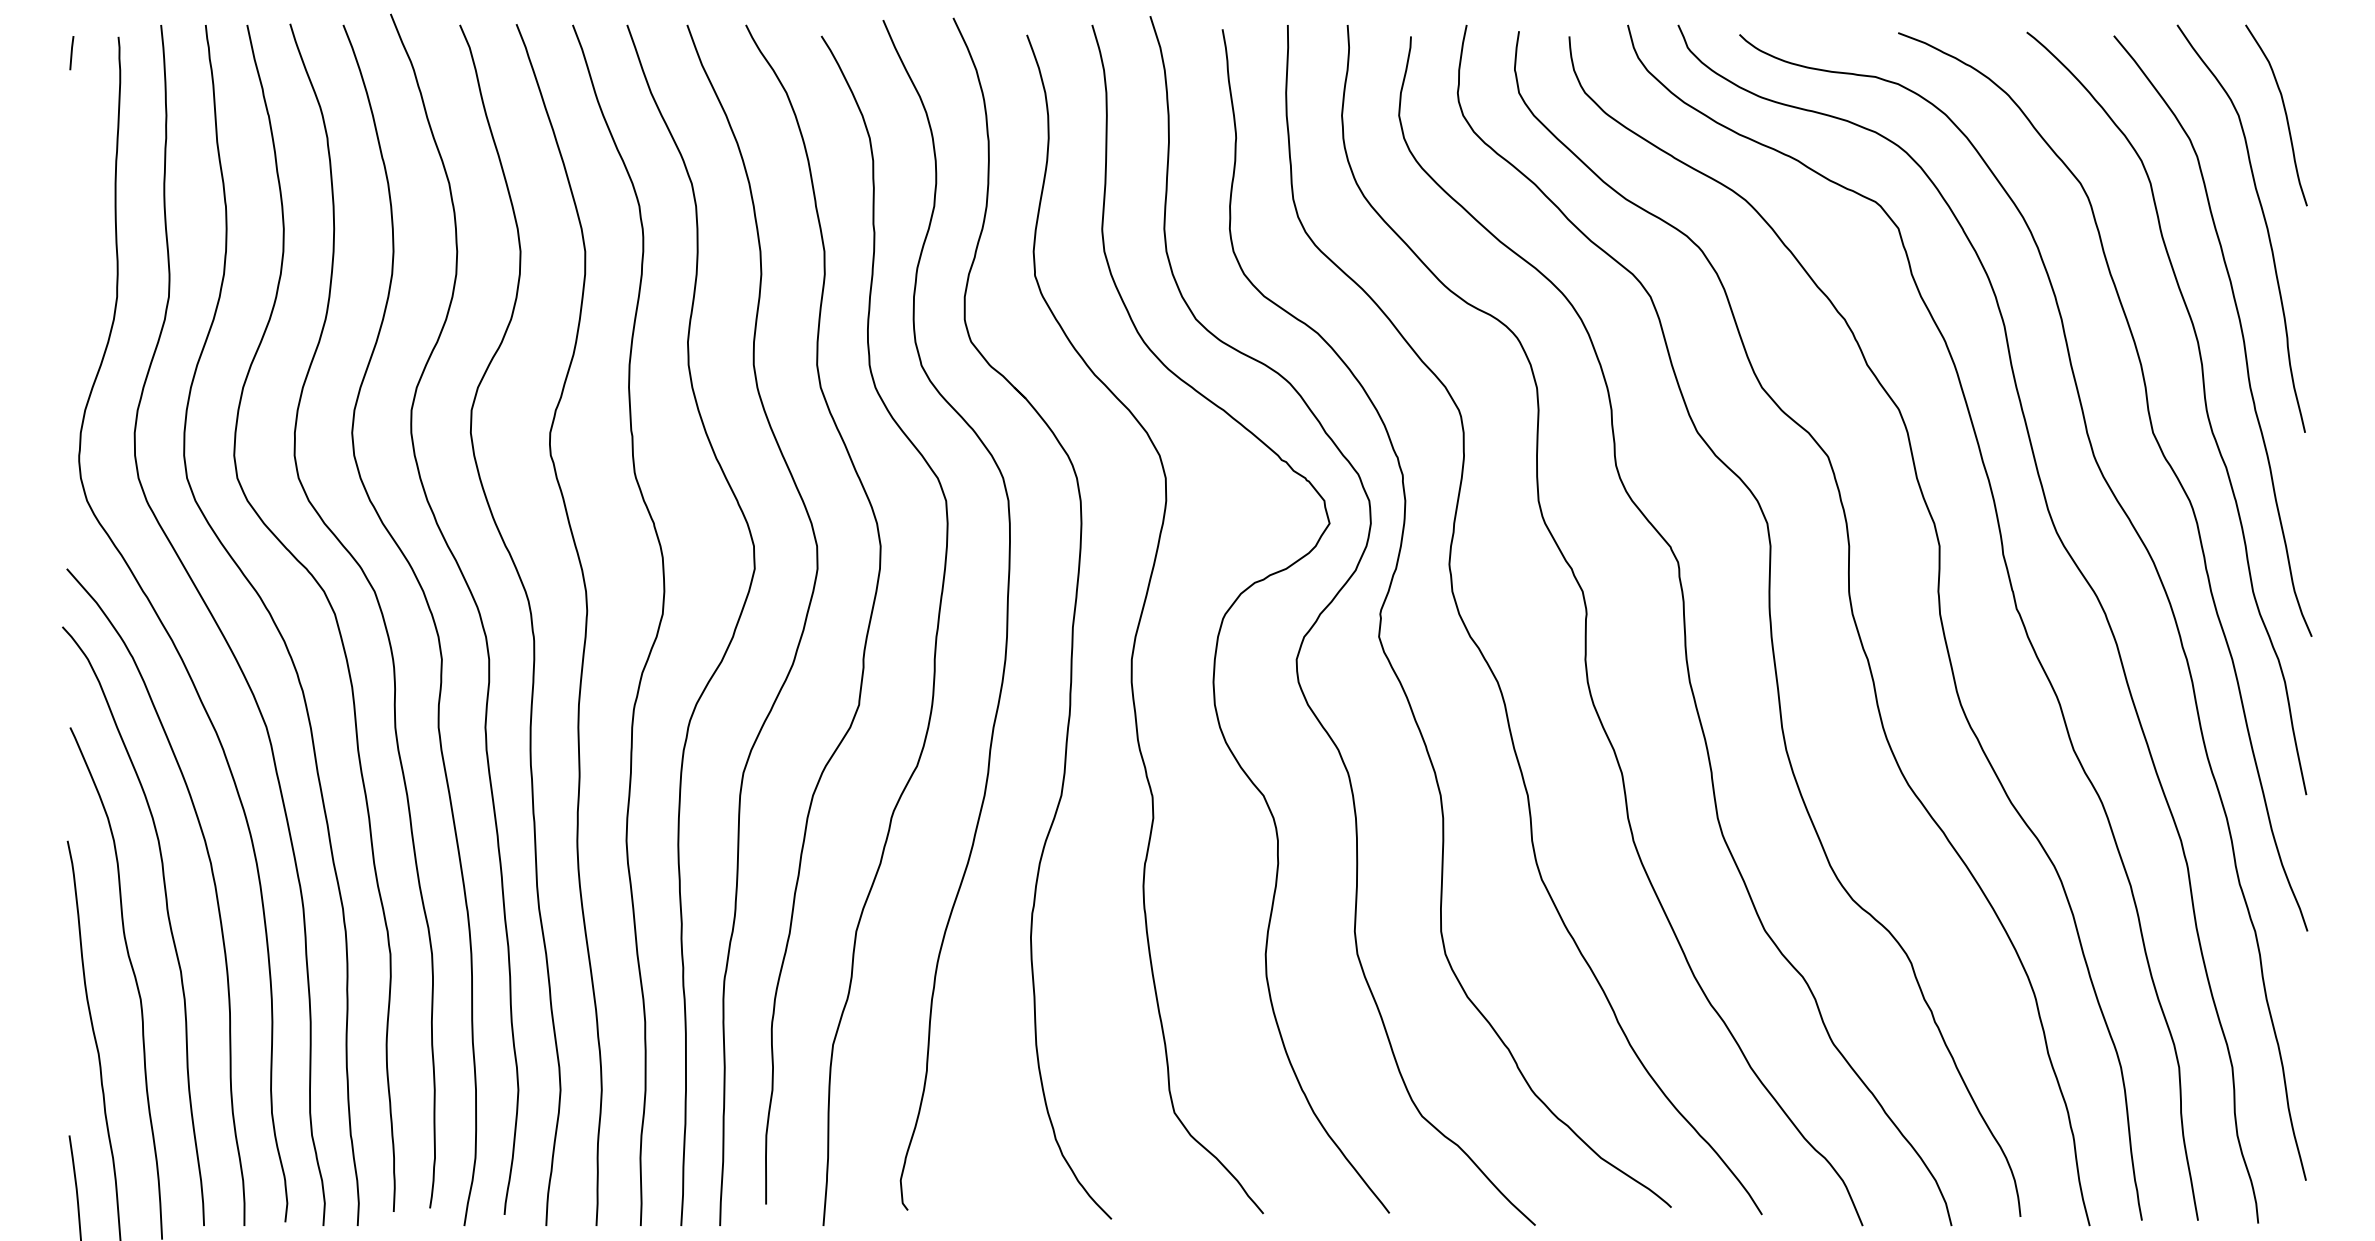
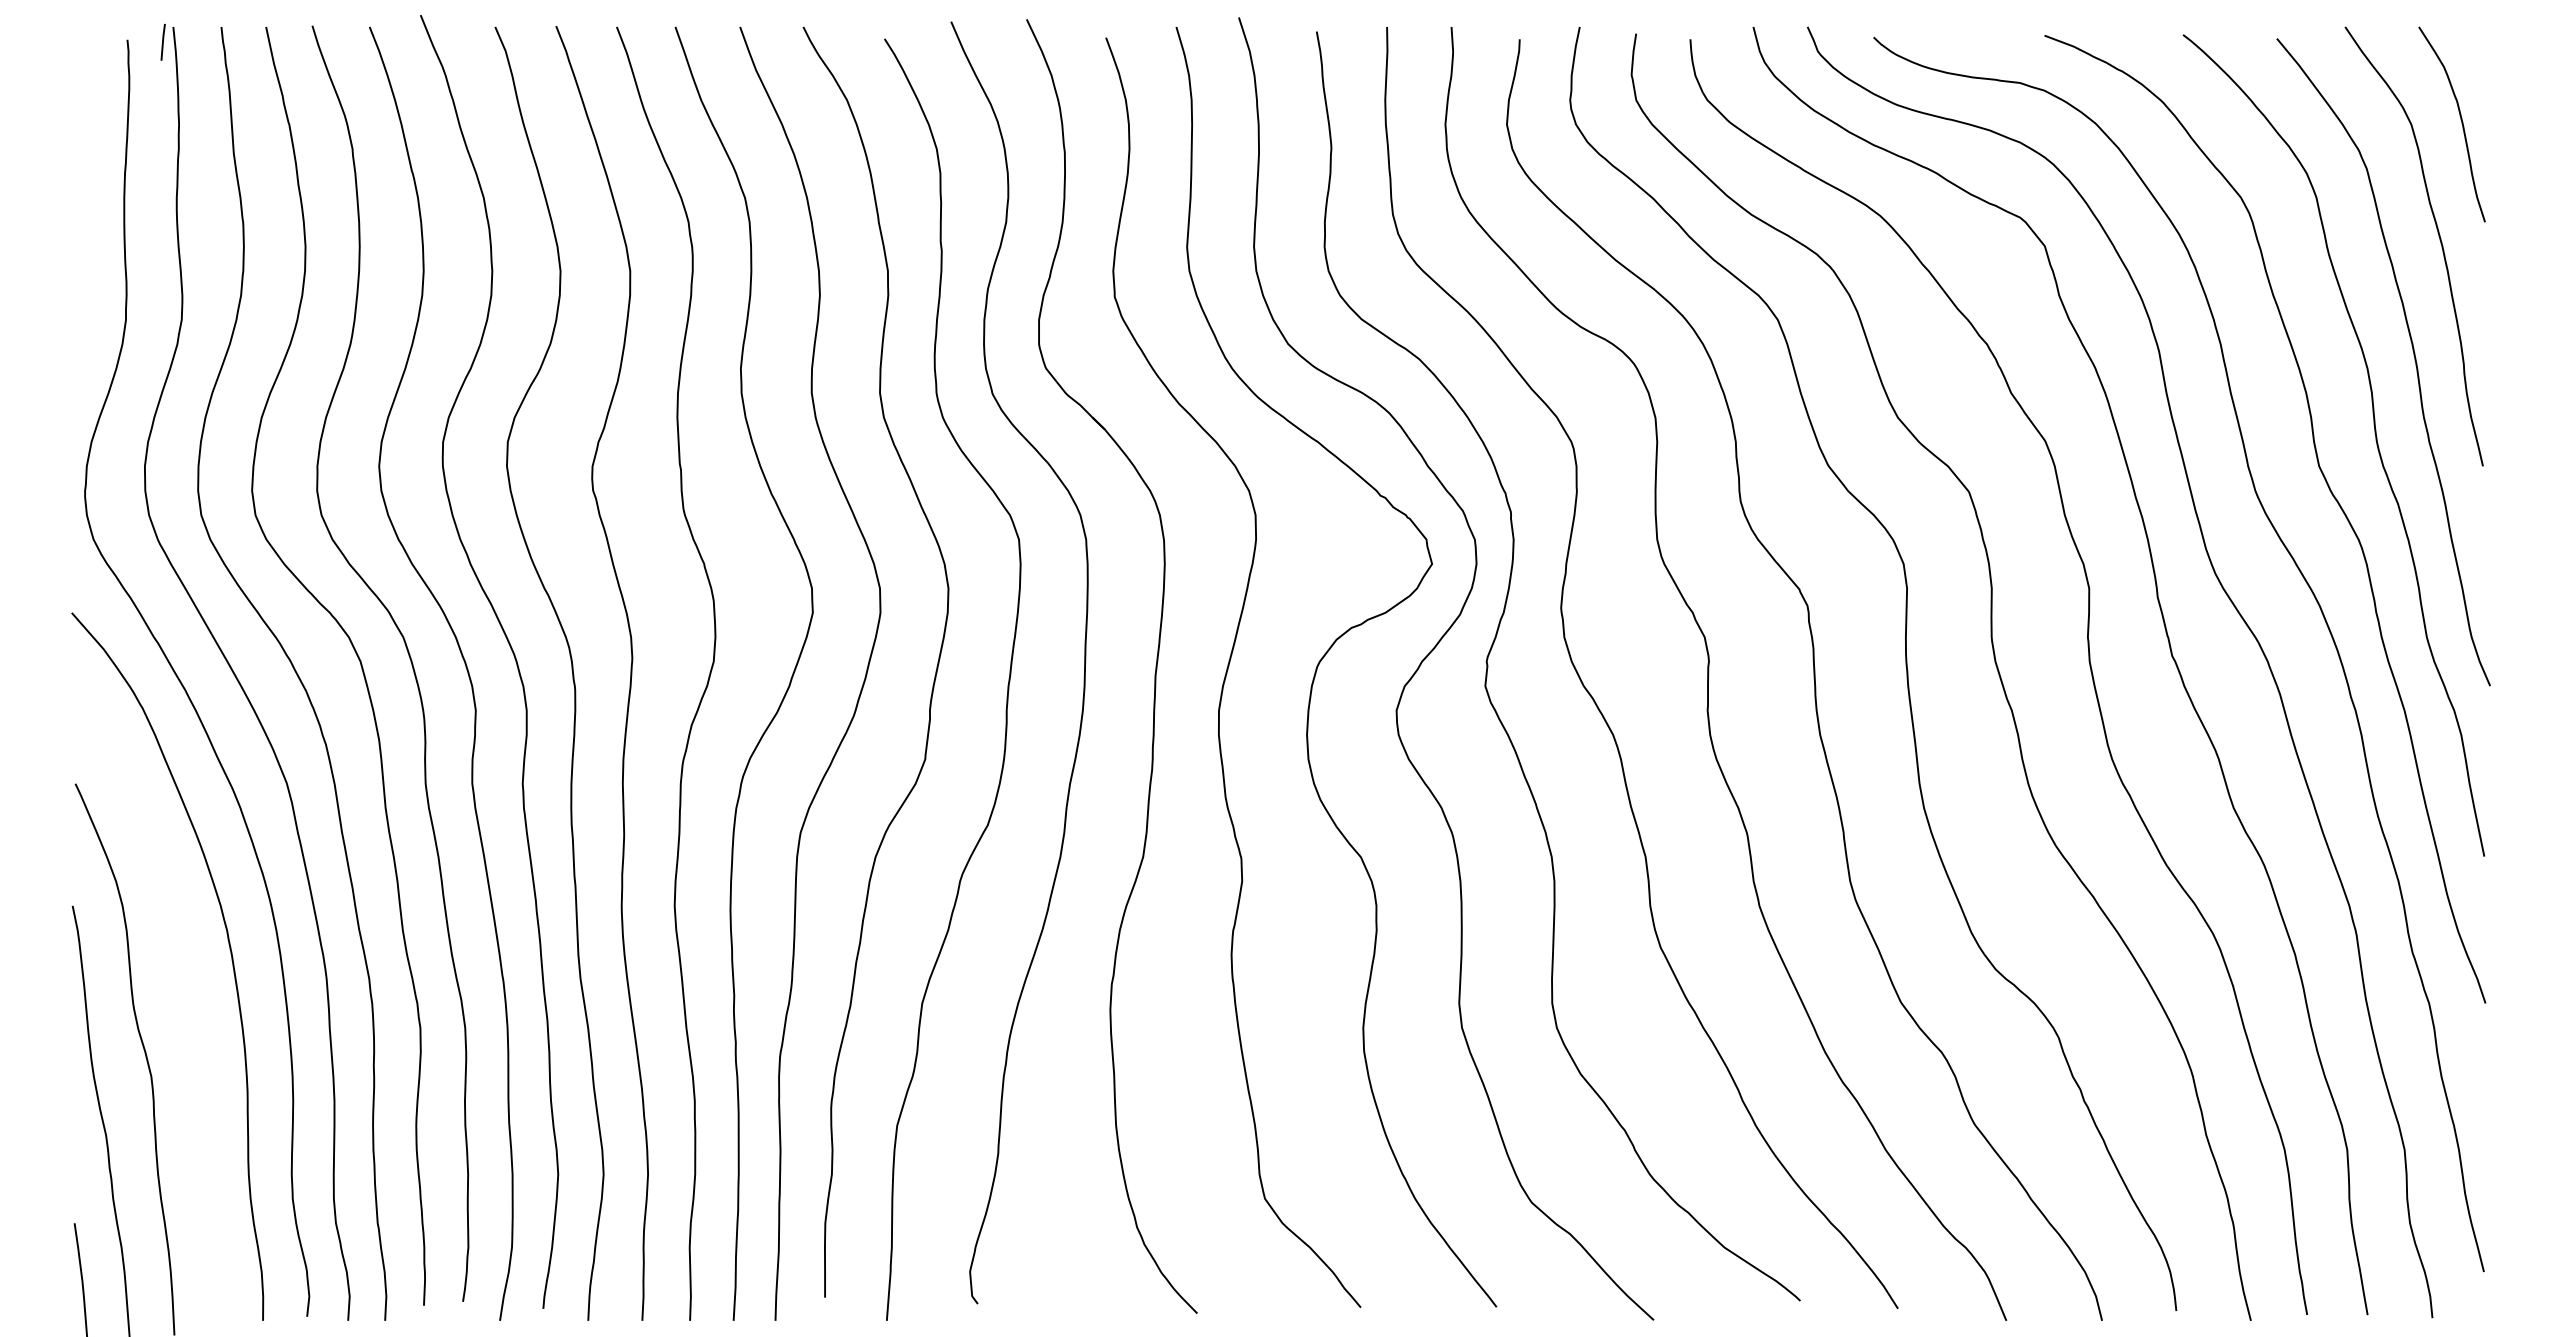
line: (71, 52) -> (162, 41), moved
curve: (167, 918) -> (180, 989), removed

